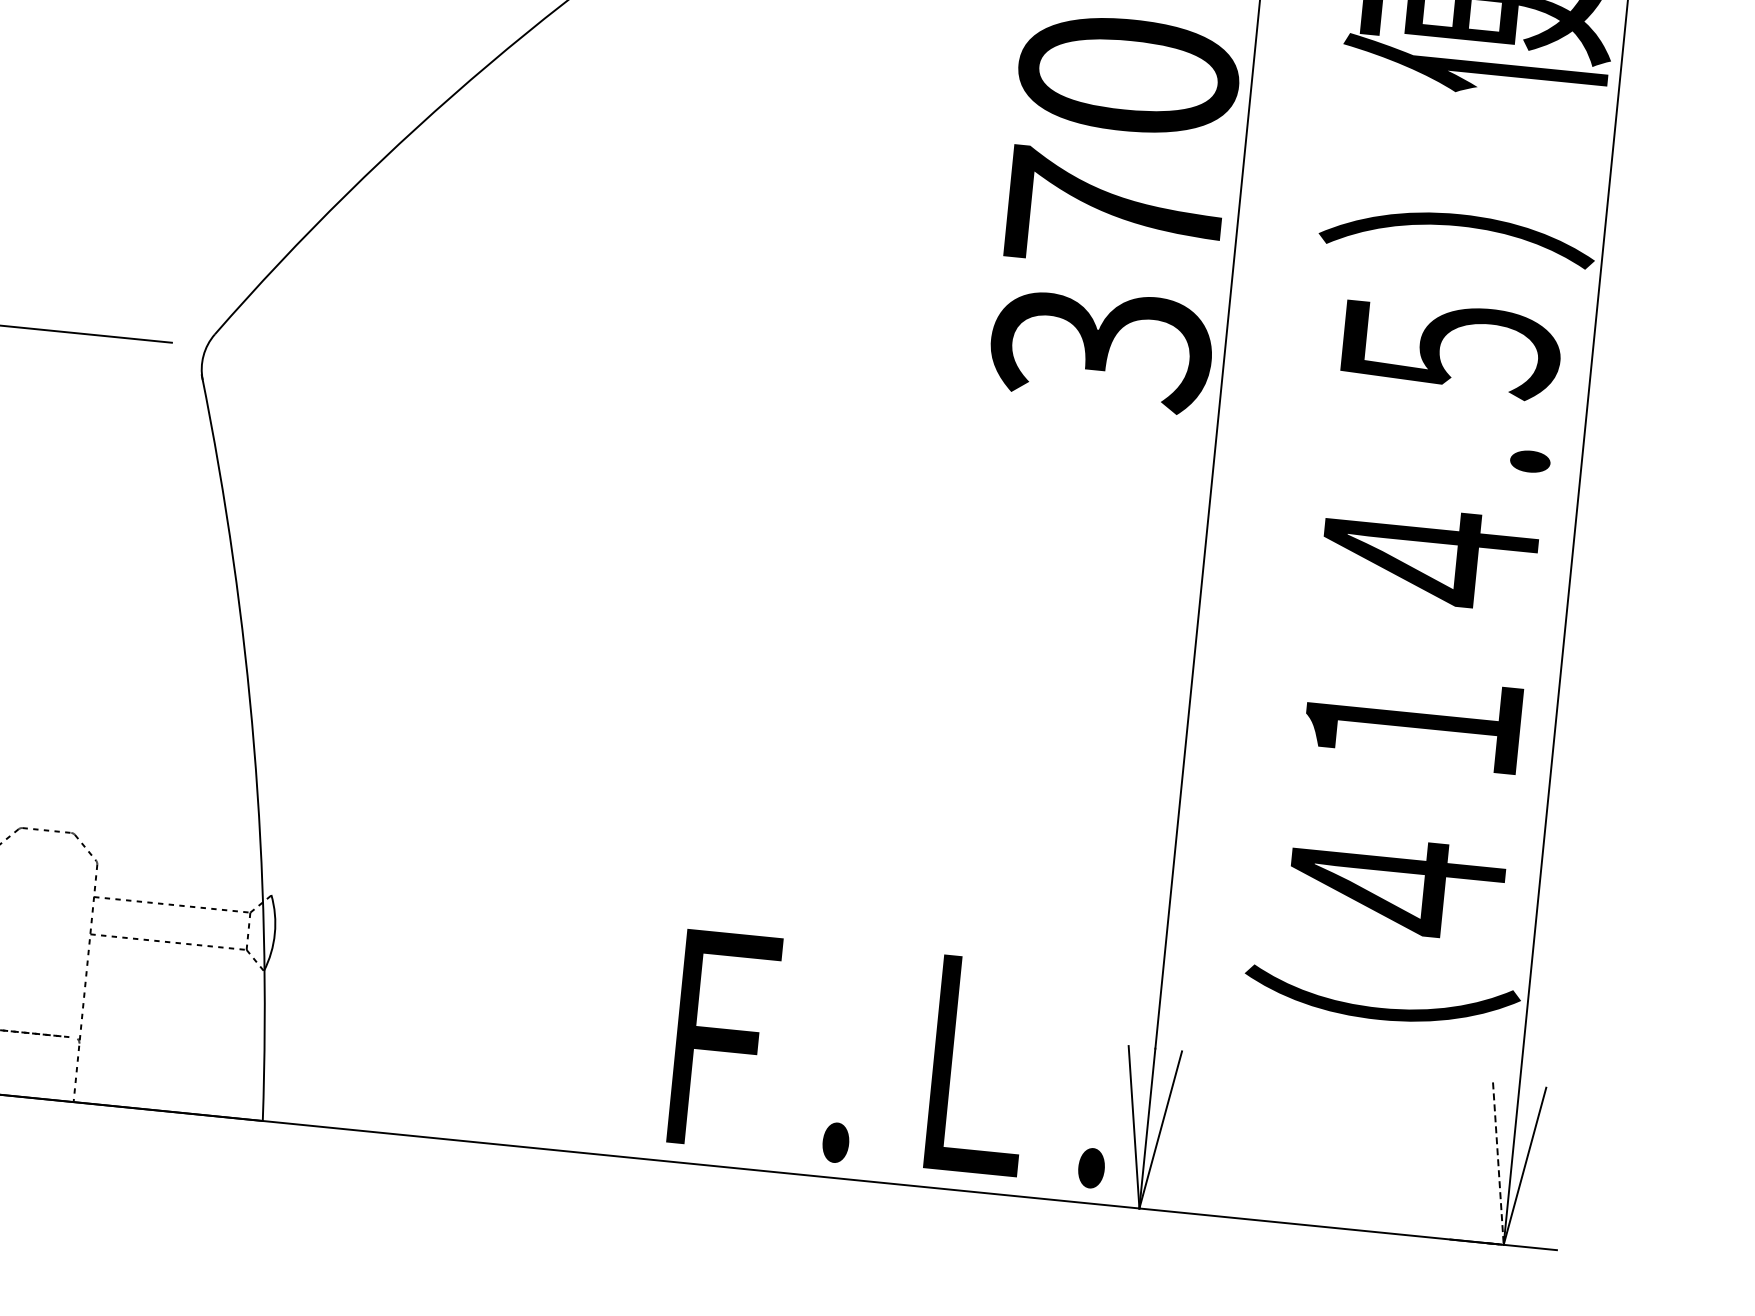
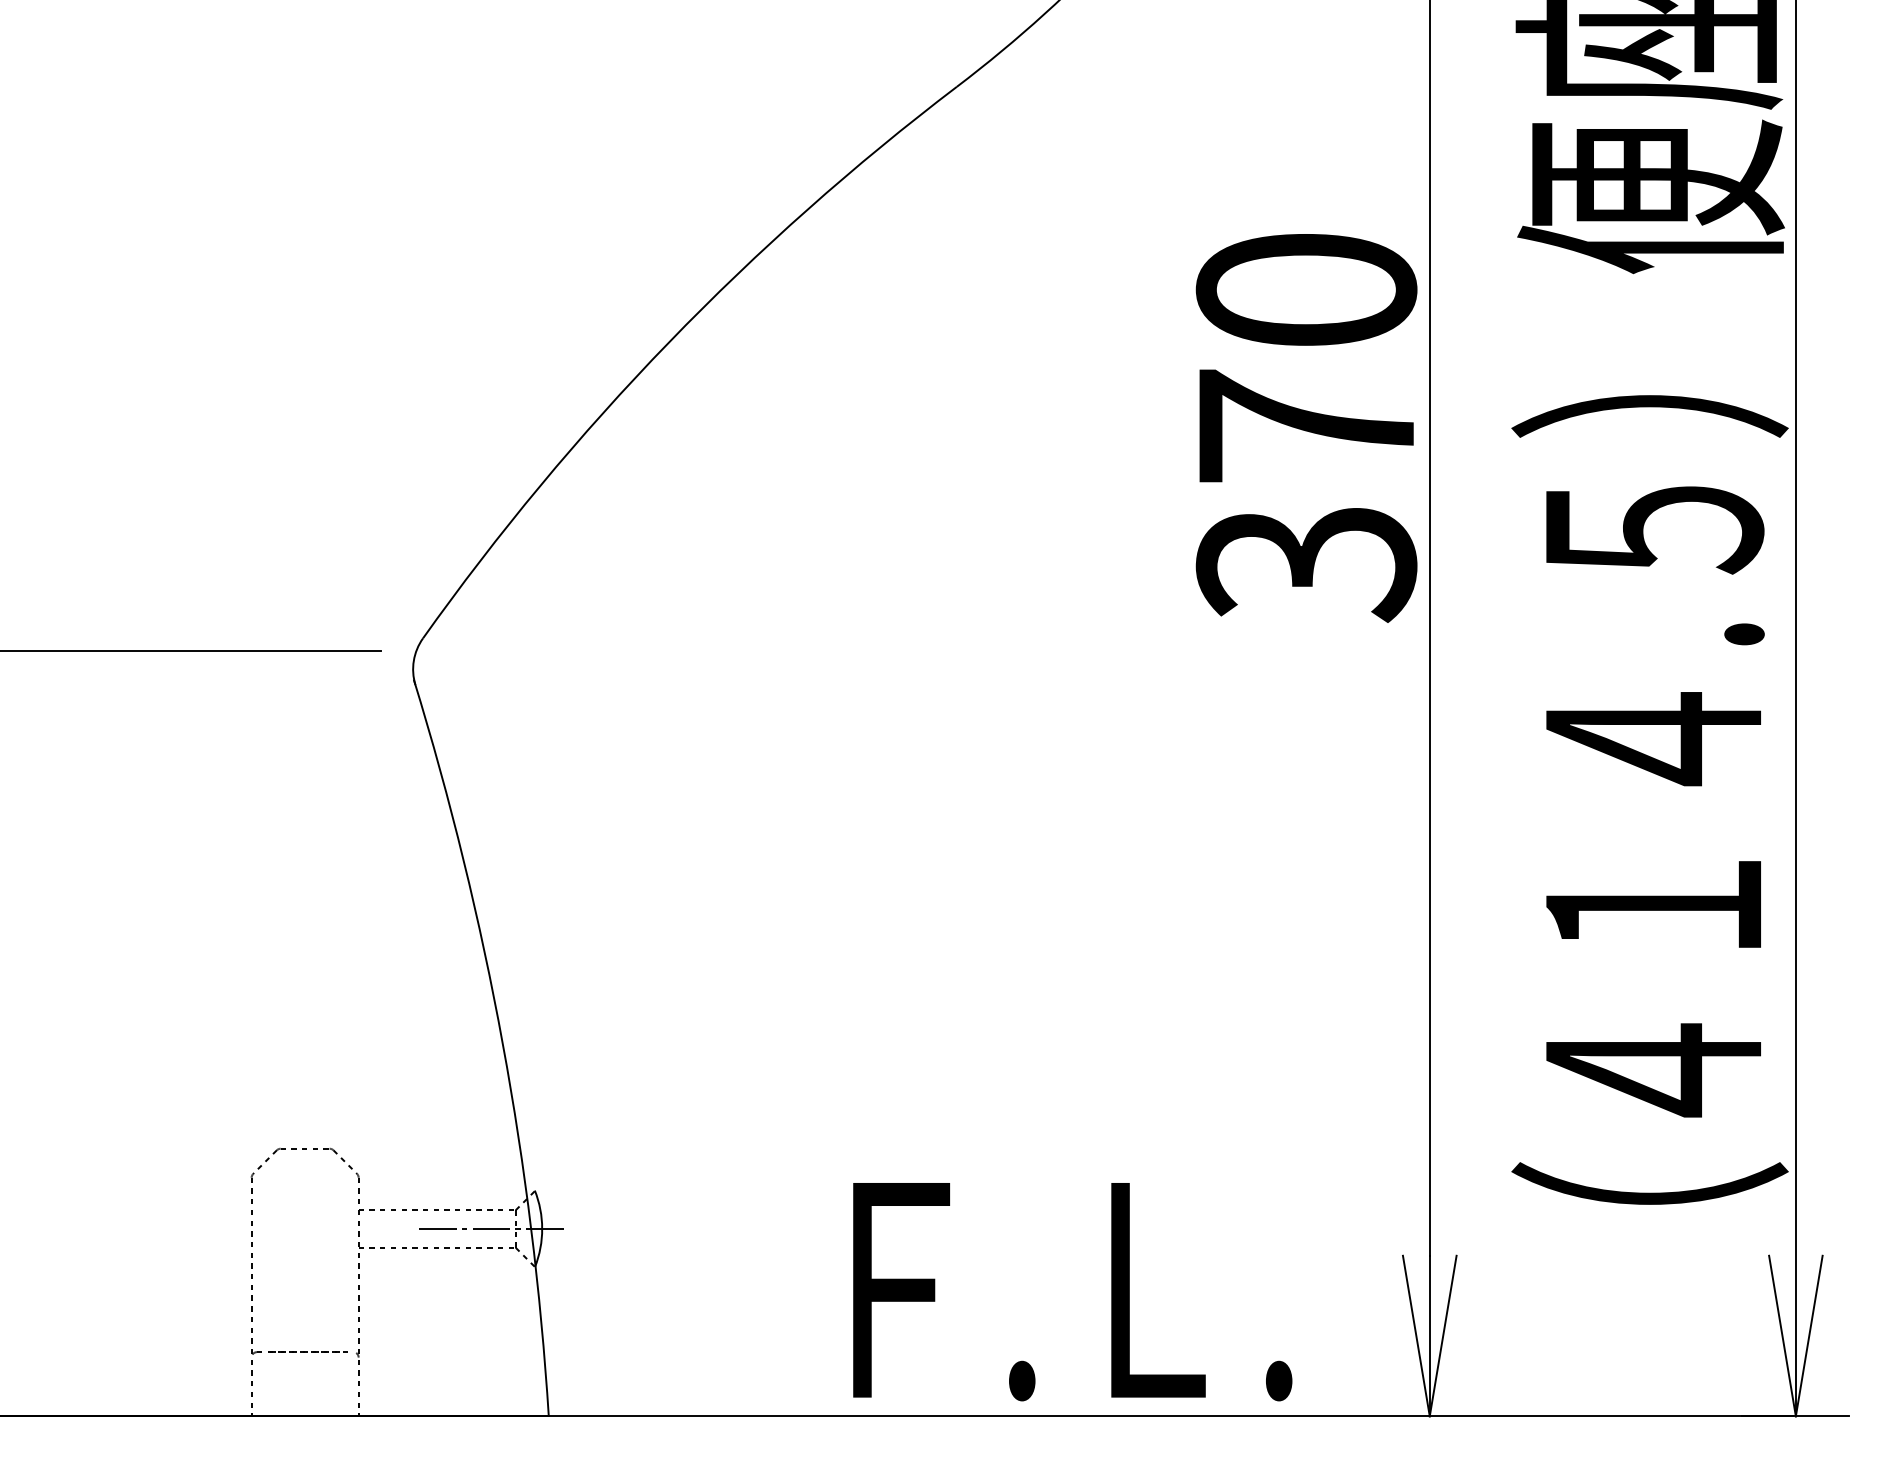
line: (224, 929) -> (491, 1229), added
text: (894, 1059) -> (1072, 1292), moved
line: (1498, 1164) -> (1782, 1336), dashed -> solid

